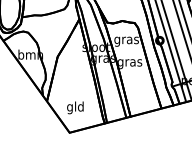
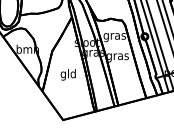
text: (75, 107) -> (68, 74), moved

